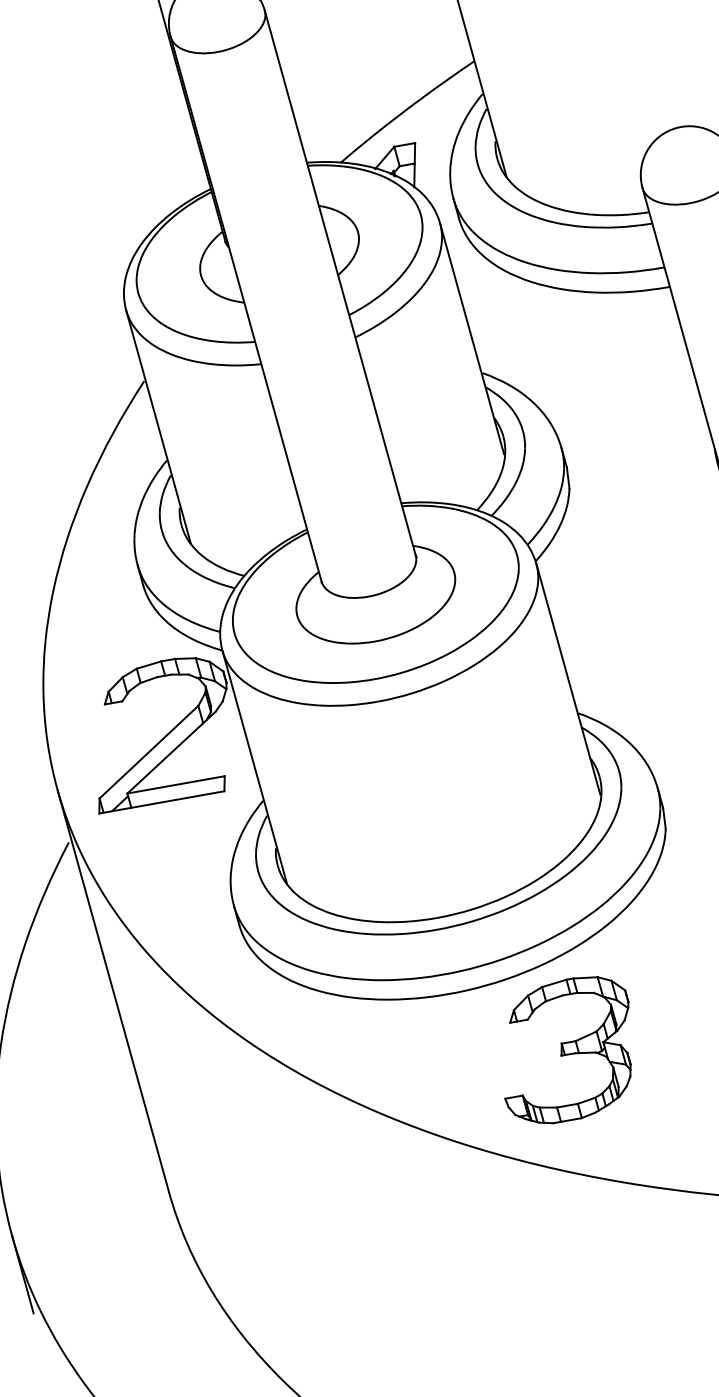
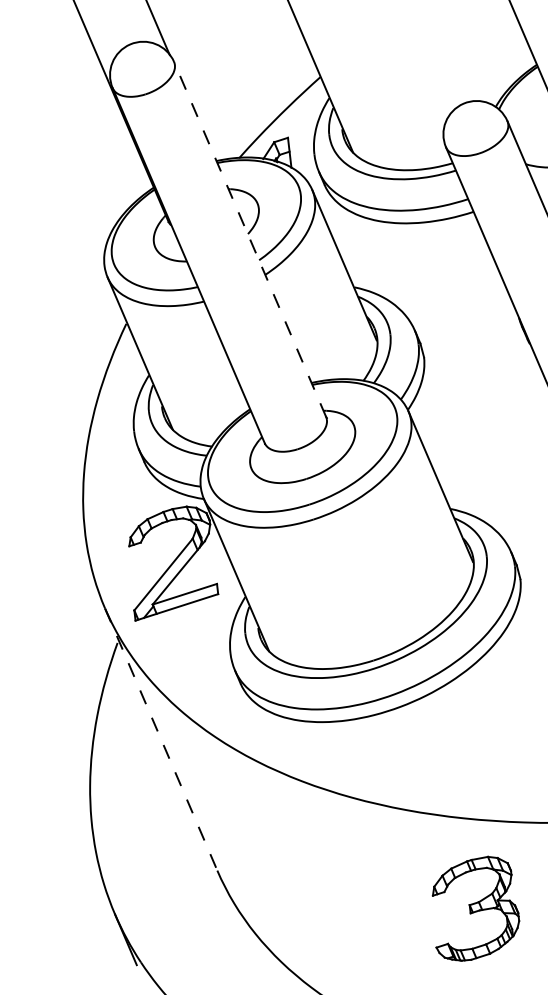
line: (339, 283) -> (249, 239), solid -> dashed
line: (113, 992) -> (161, 740), solid -> dashed
part: (569, 1049) -> (475, 908), moved

